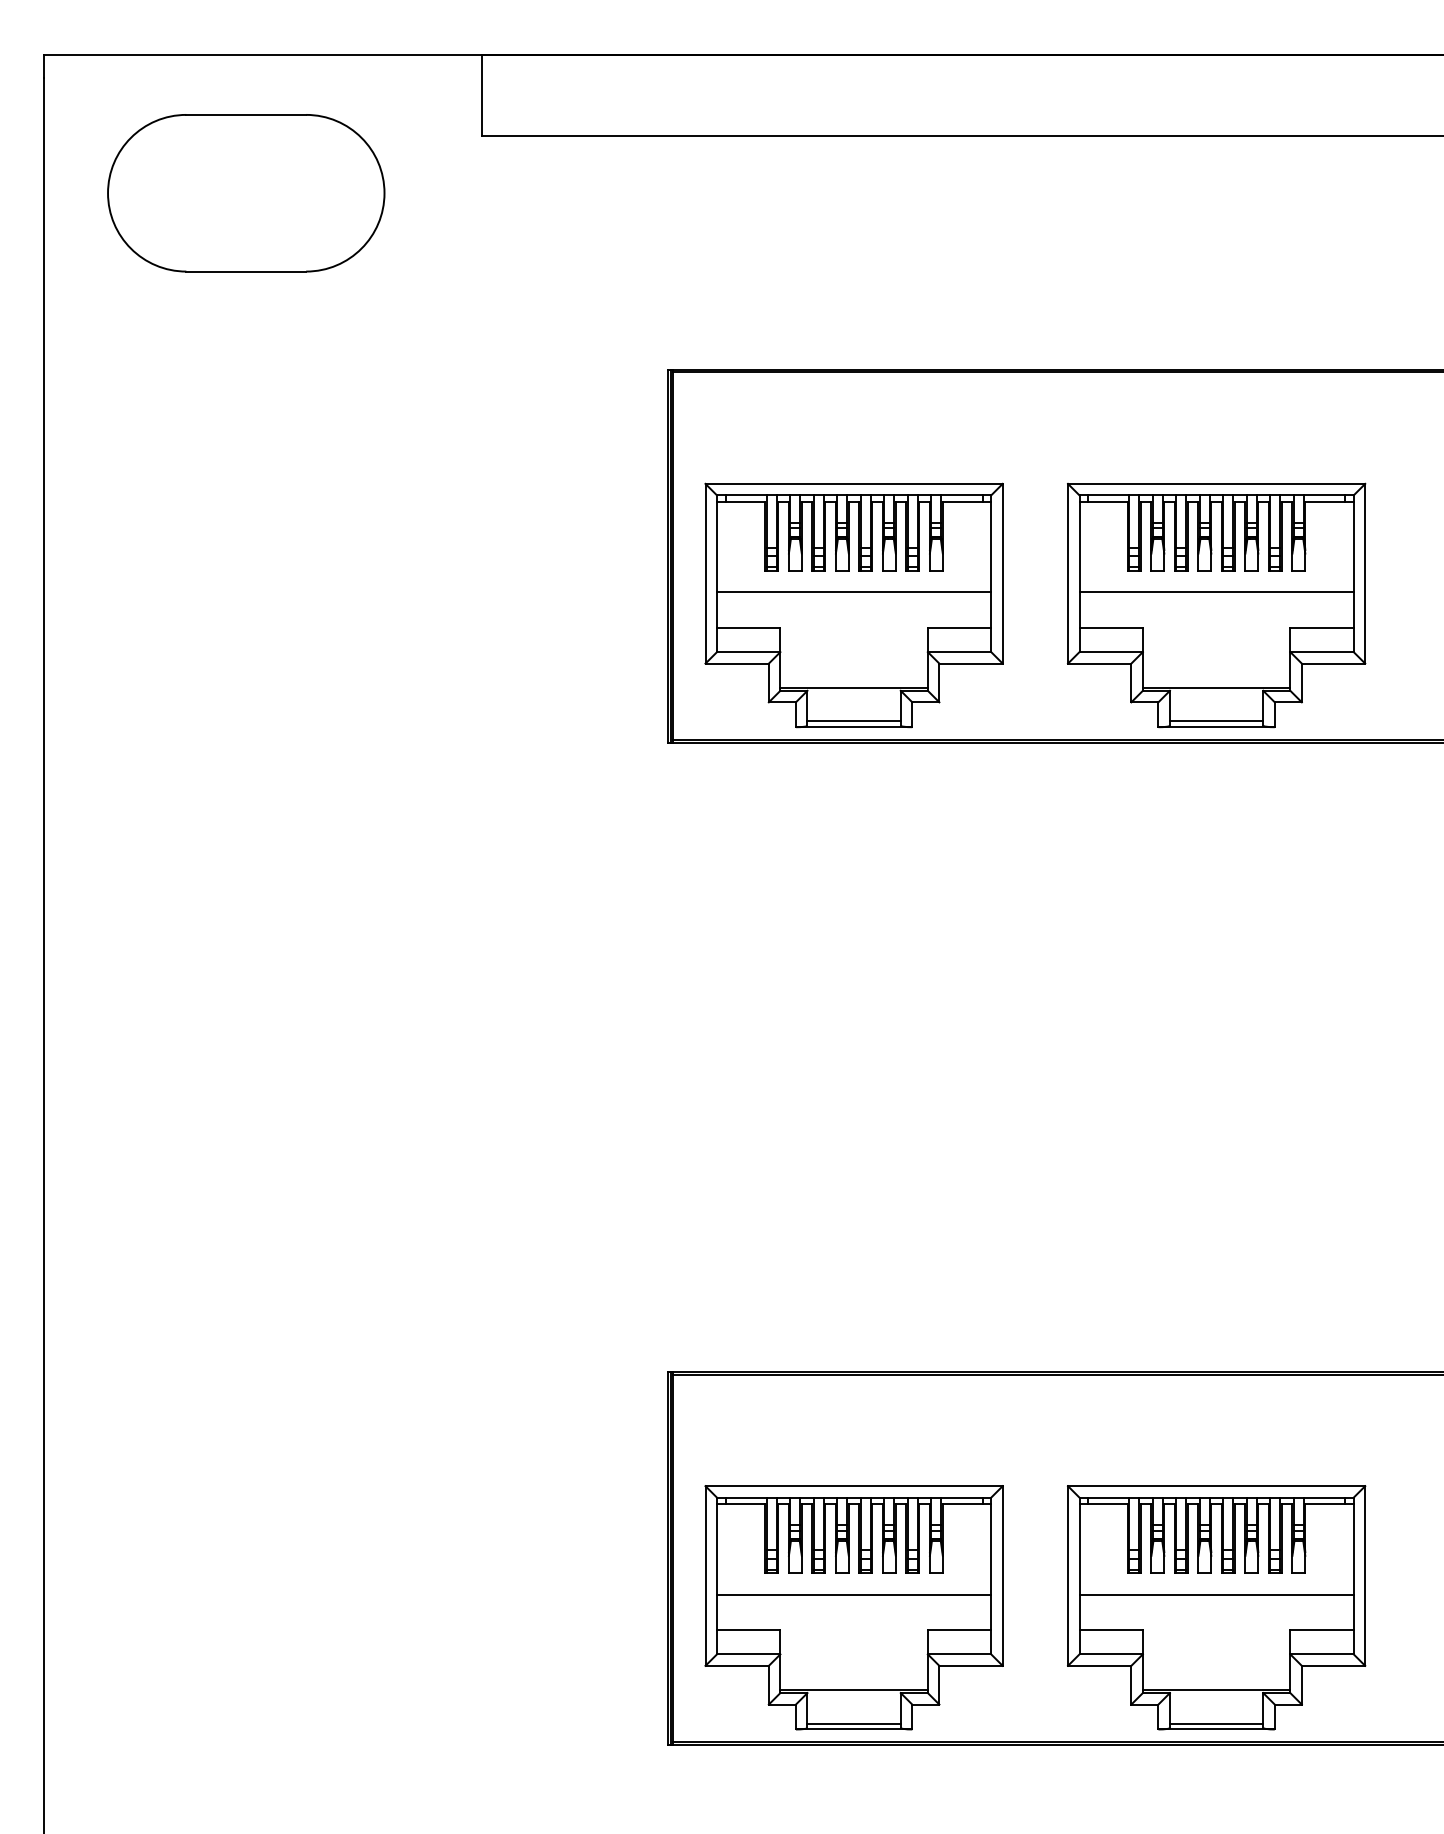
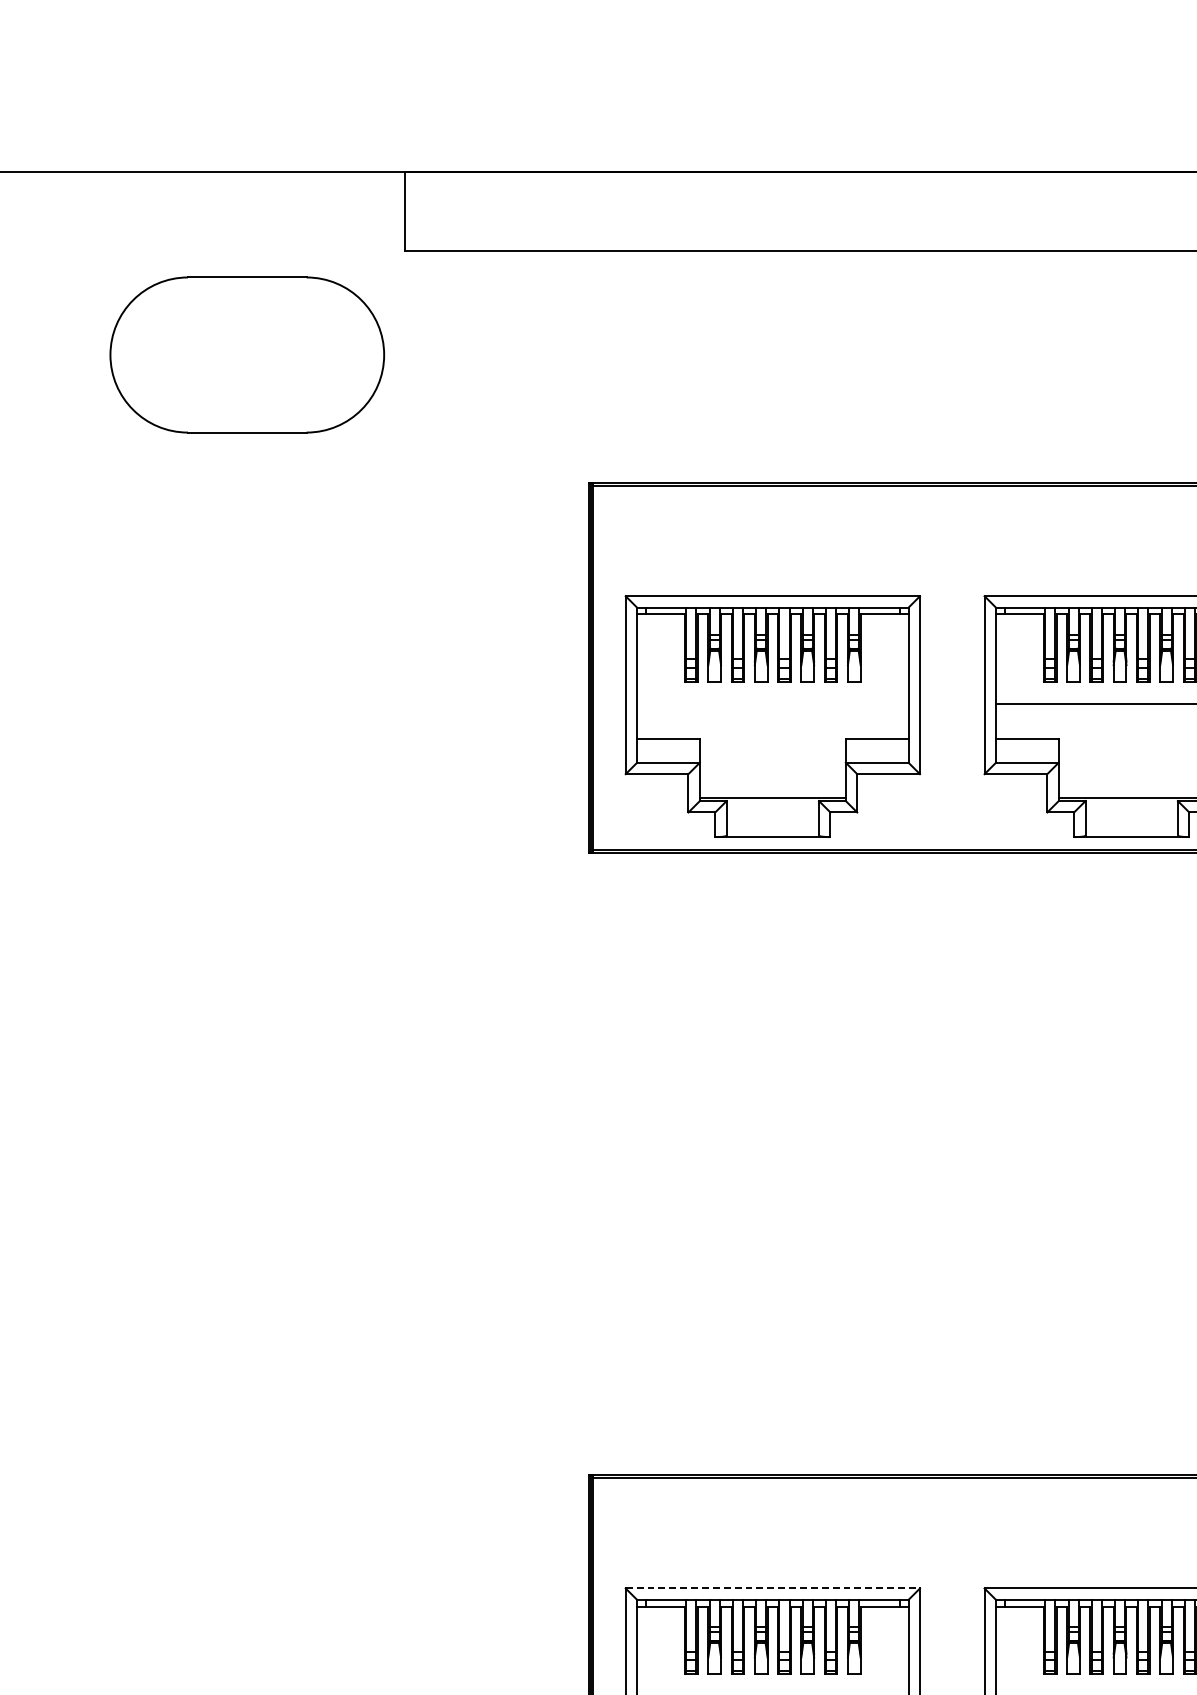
part: (246, 193) -> (247, 355), moved
line: (854, 592) -> (773, 703), removed
line: (853, 721) -> (772, 831), removed
line: (1216, 721) -> (1131, 831), removed
line: (854, 1486) -> (773, 1588), solid -> dashed

